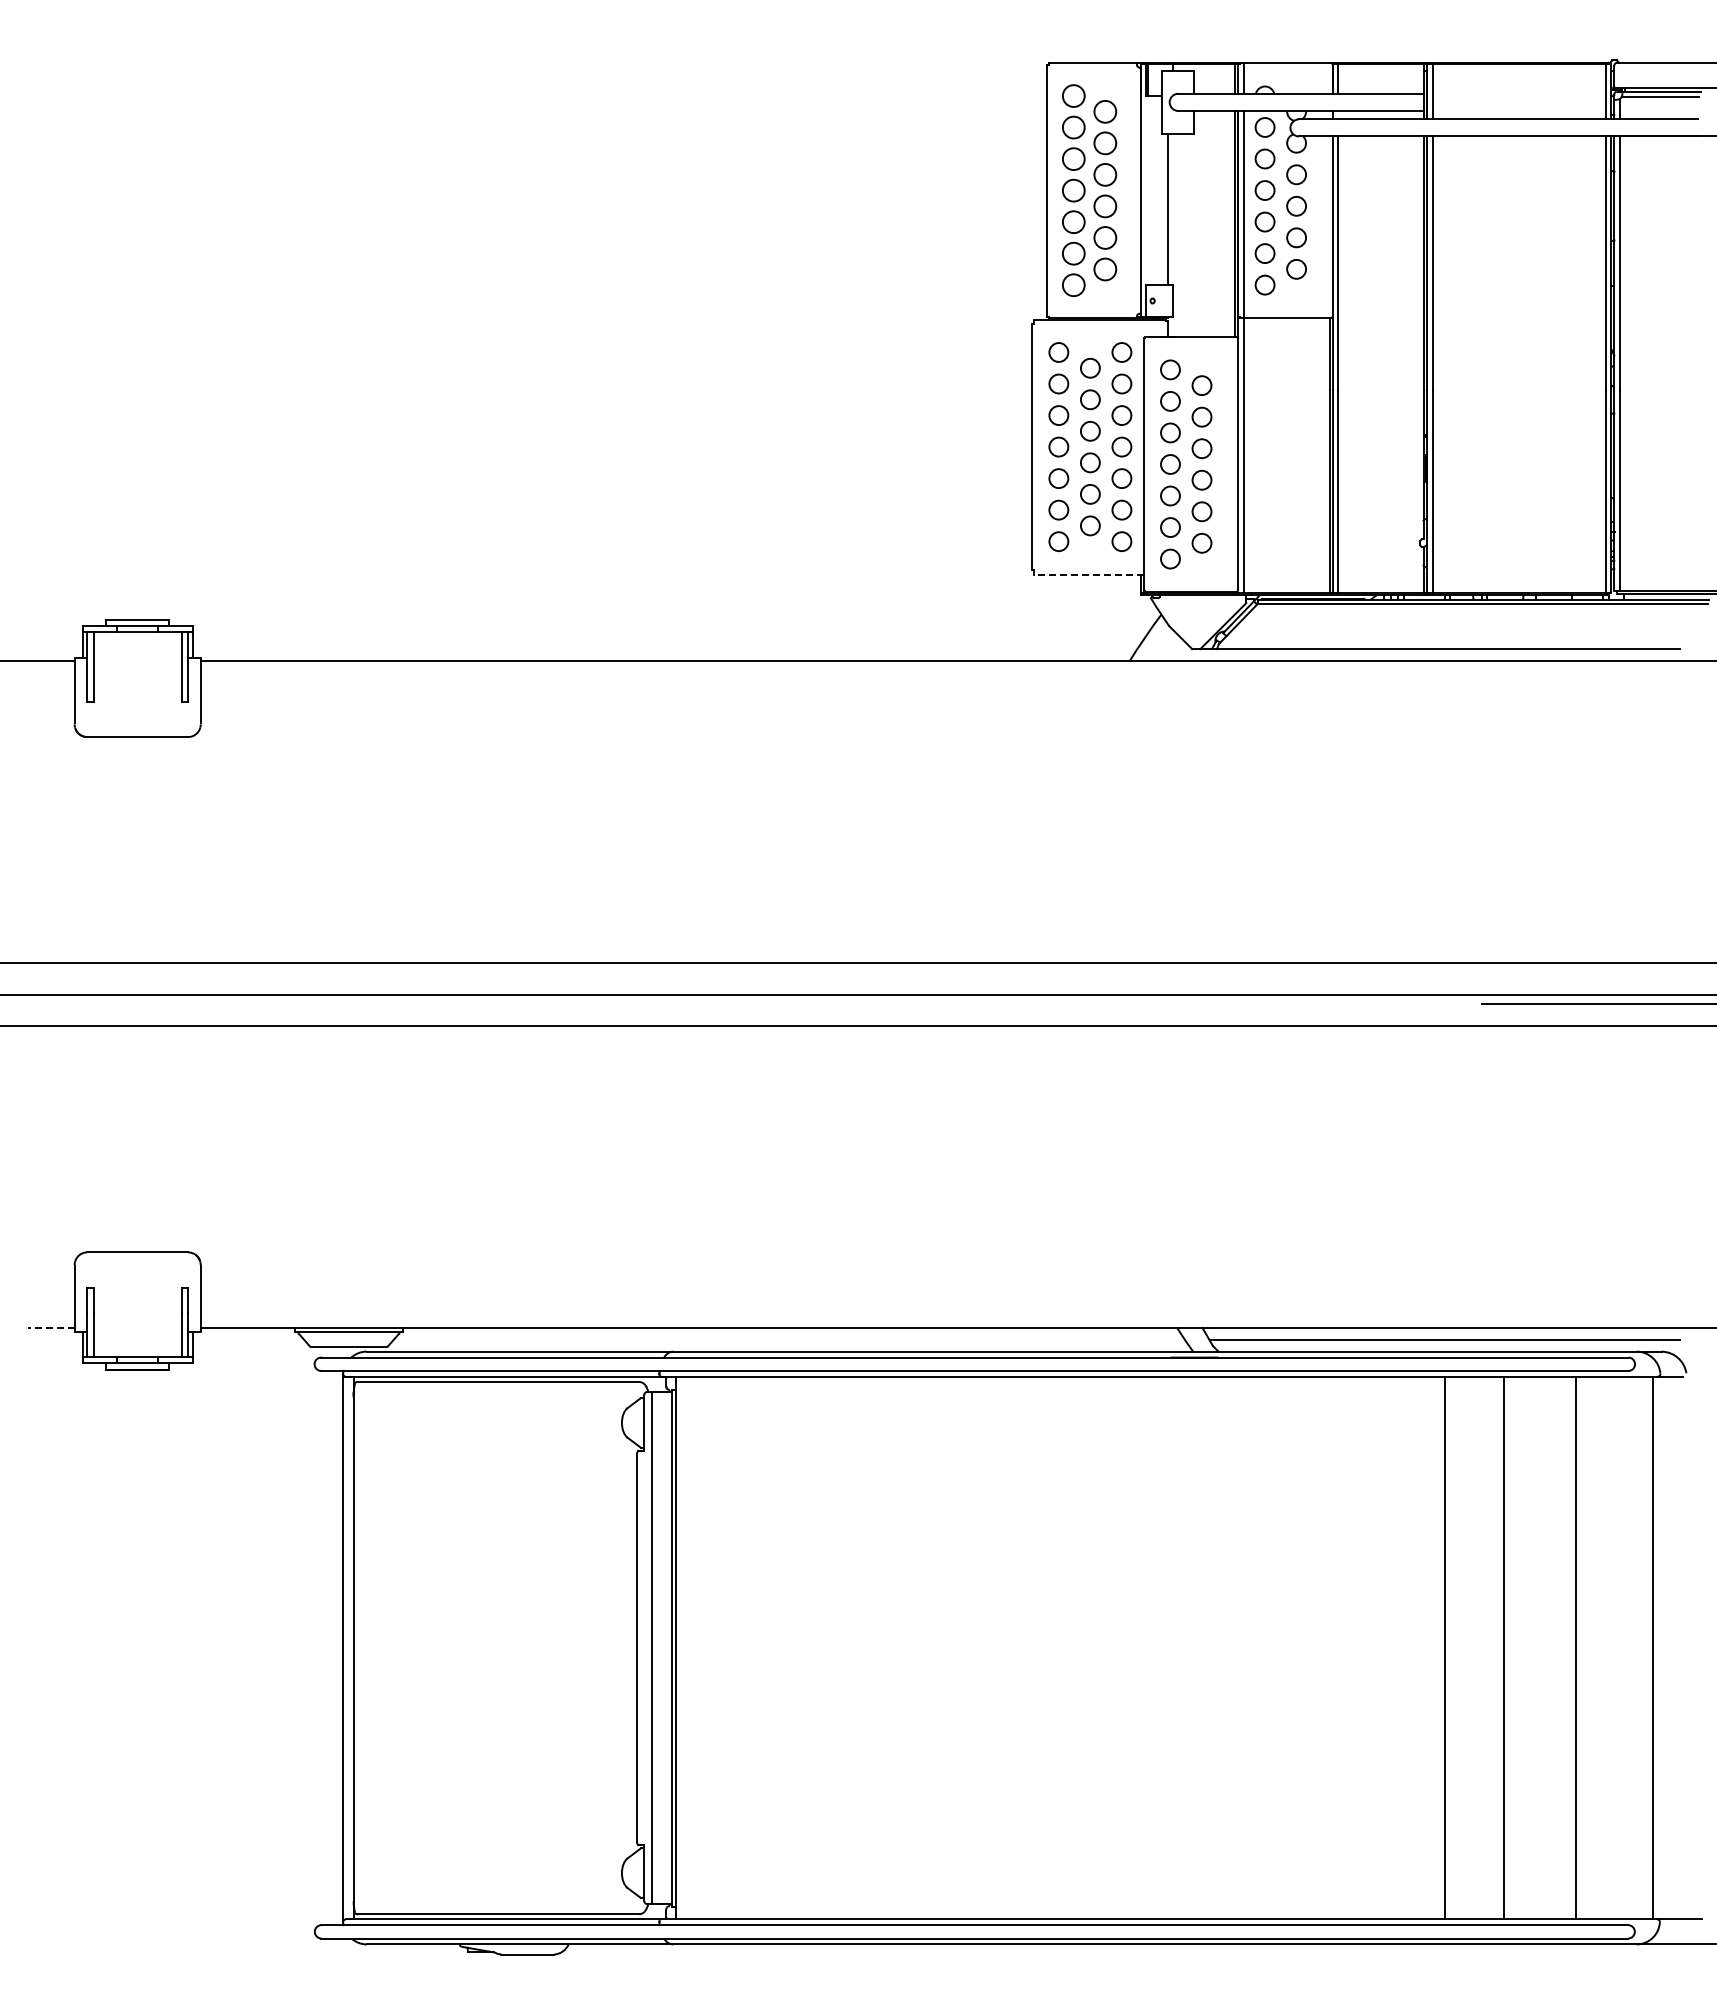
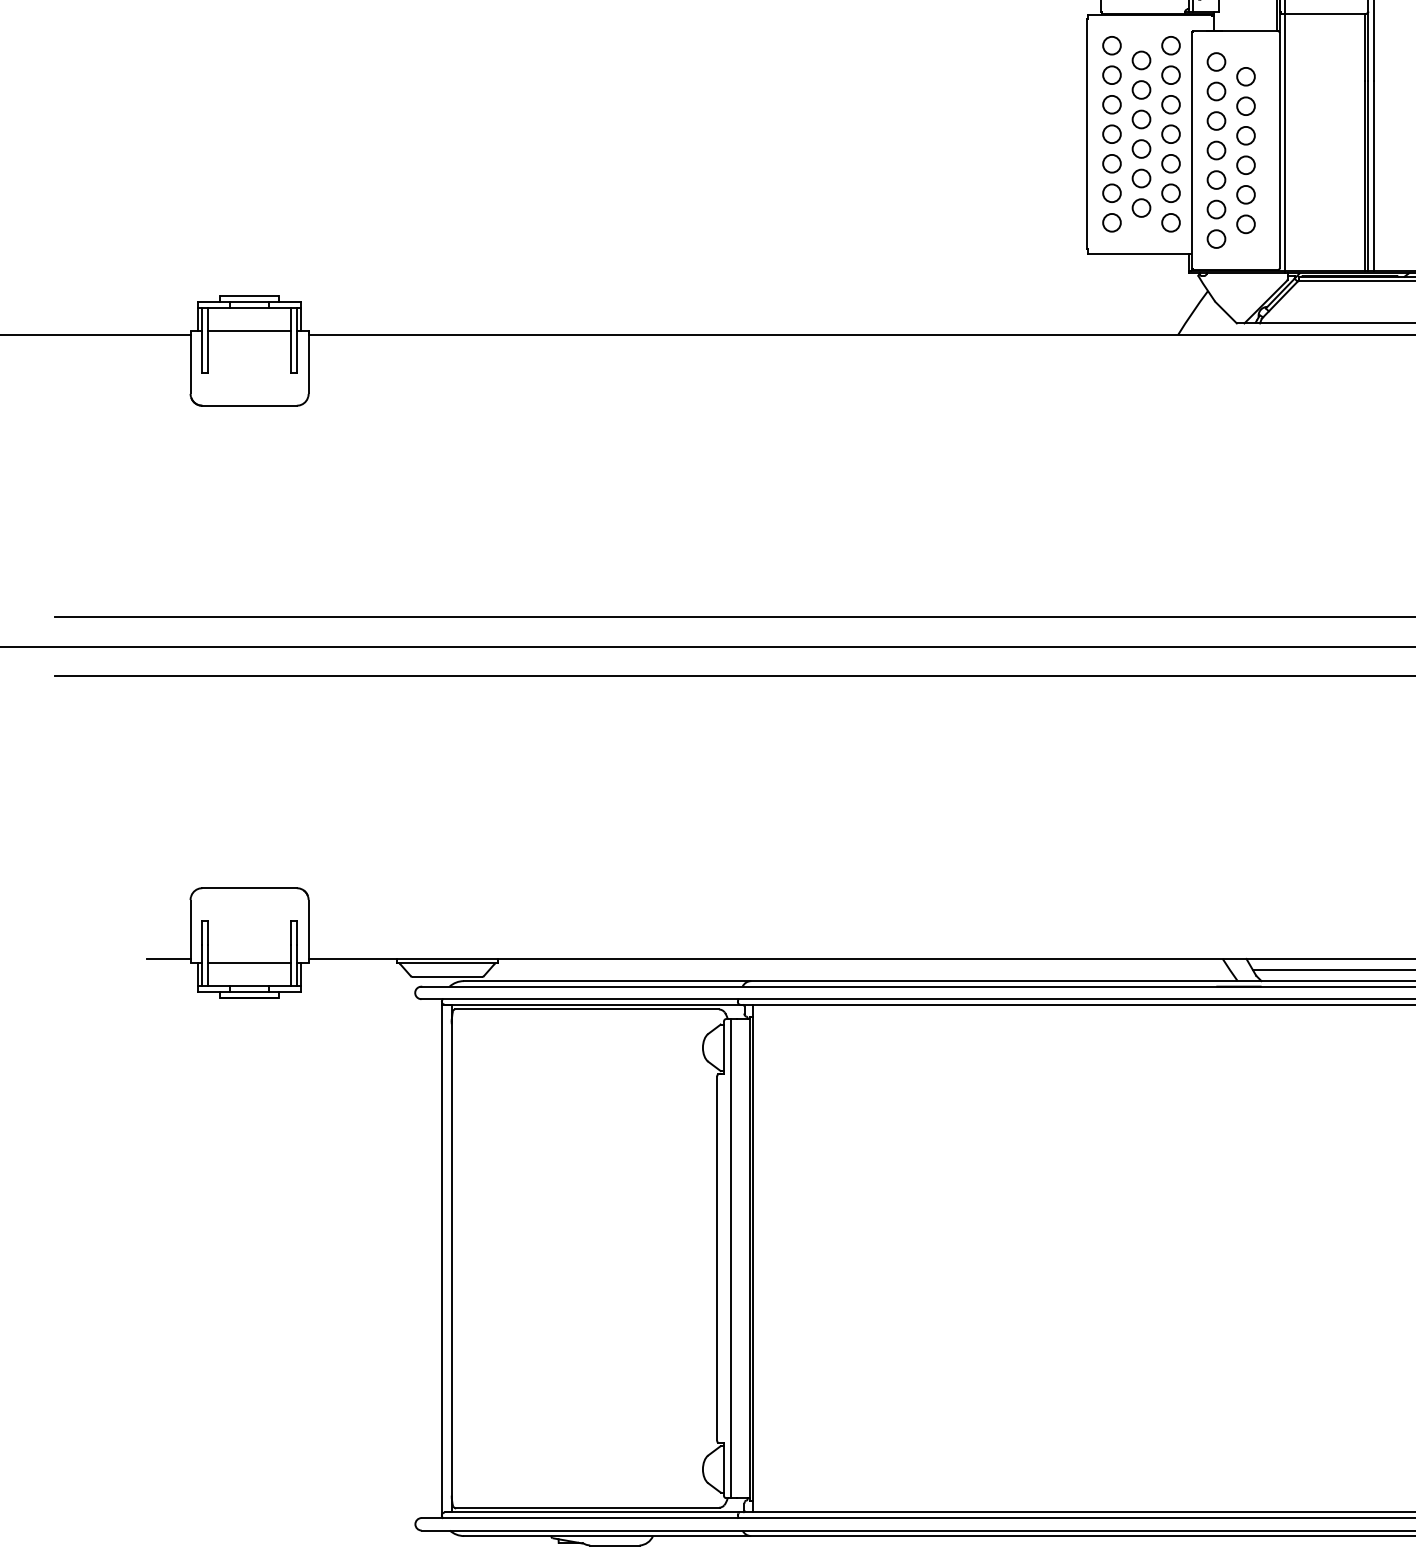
line: (1088, 574) -> (1139, 253), dashed -> solid
line: (137, 657) -> (249, 331), added
line: (50, 1328) -> (167, 959), dashed -> solid
line: (137, 1331) -> (249, 962), added

